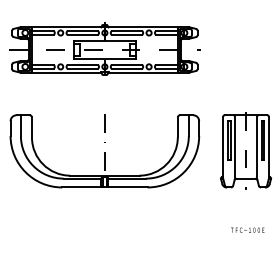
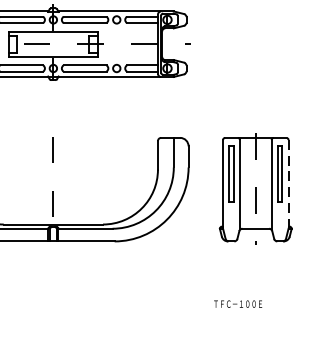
line: (268, 147) -> (288, 184), solid -> dashed
text: (247, 229) -> (237, 303), moved

